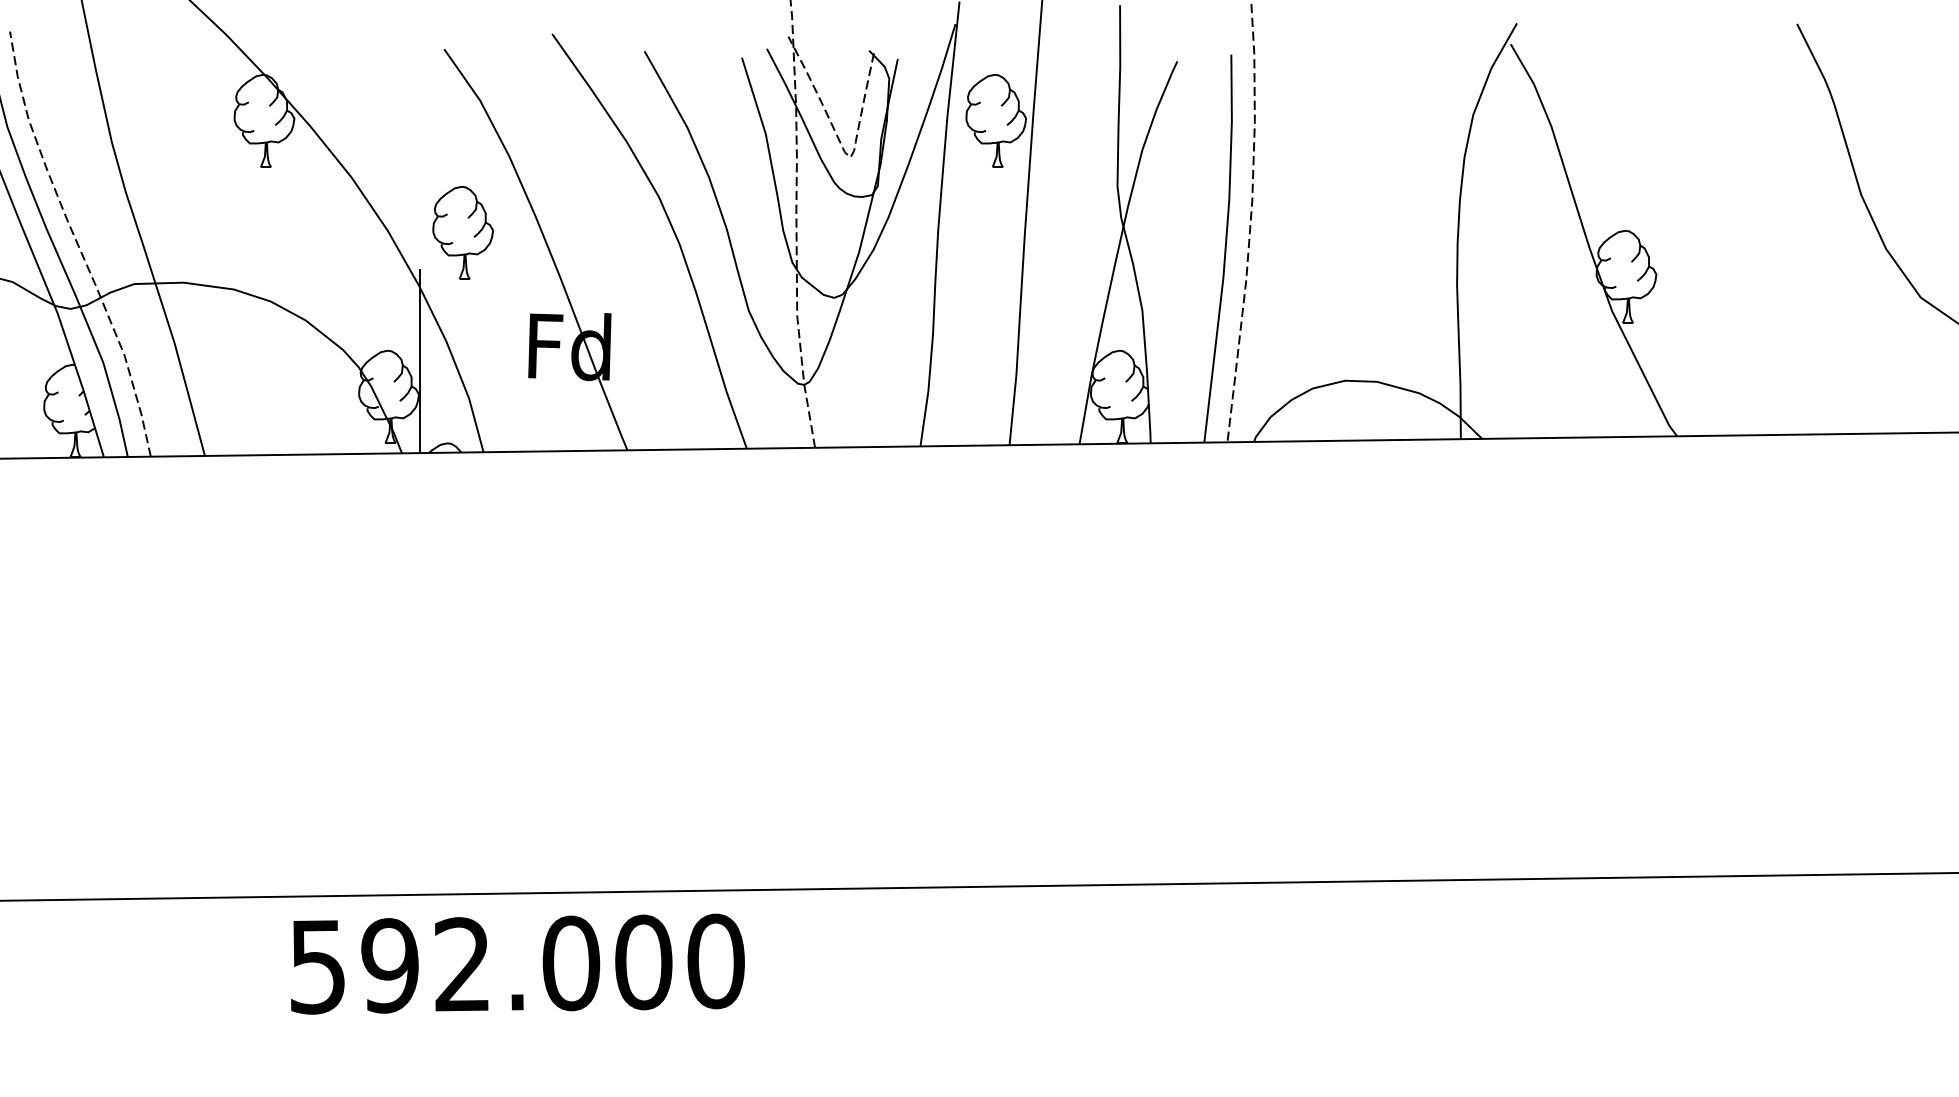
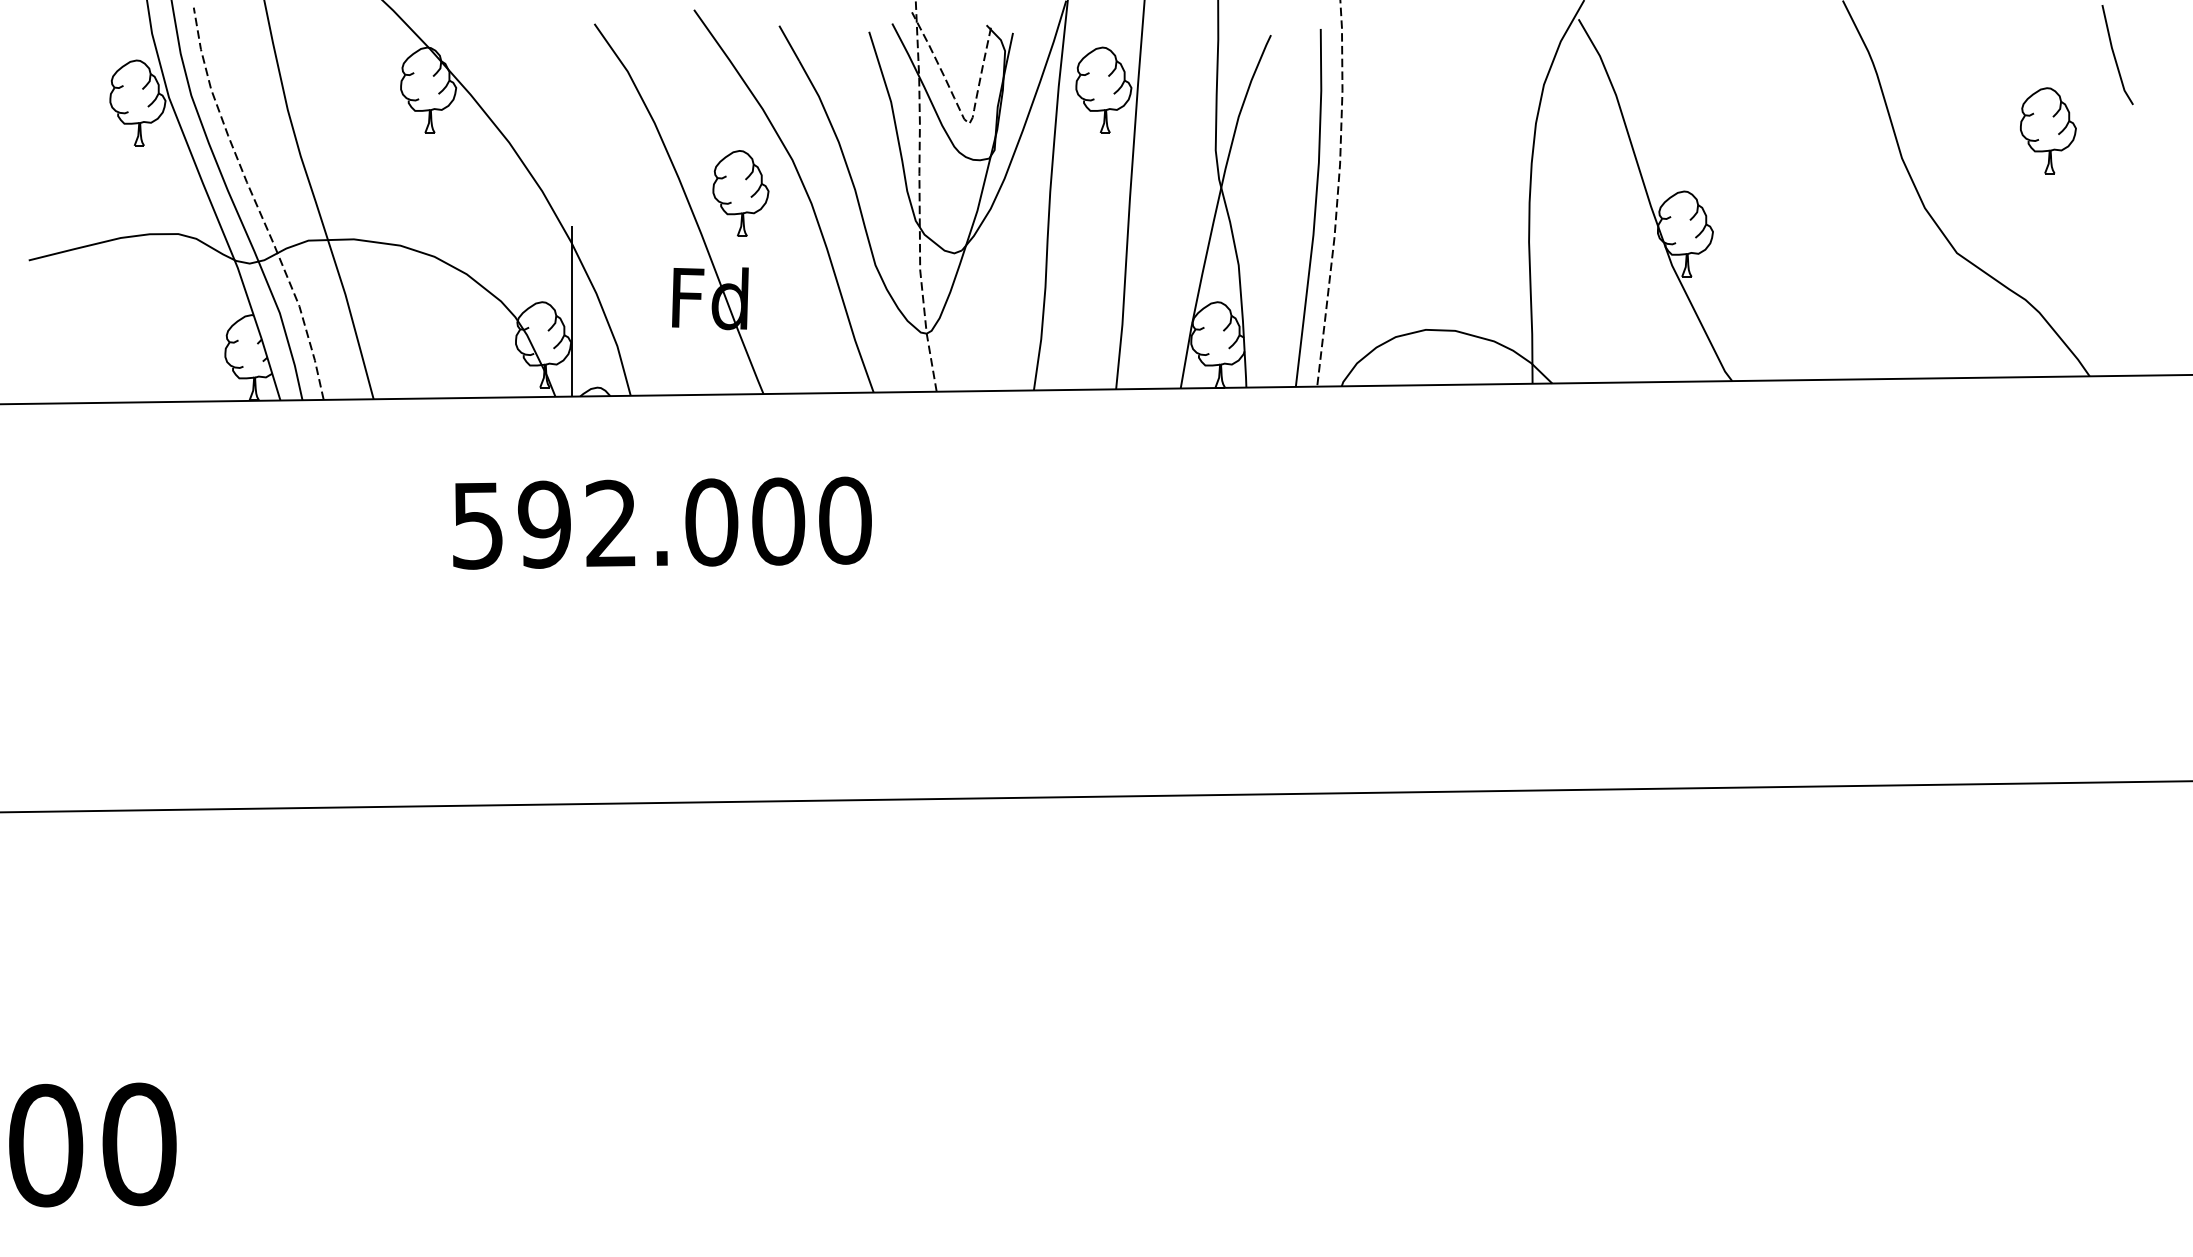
part: (462, 232) -> (740, 193), moved
text: (517, 963) -> (662, 522), moved

